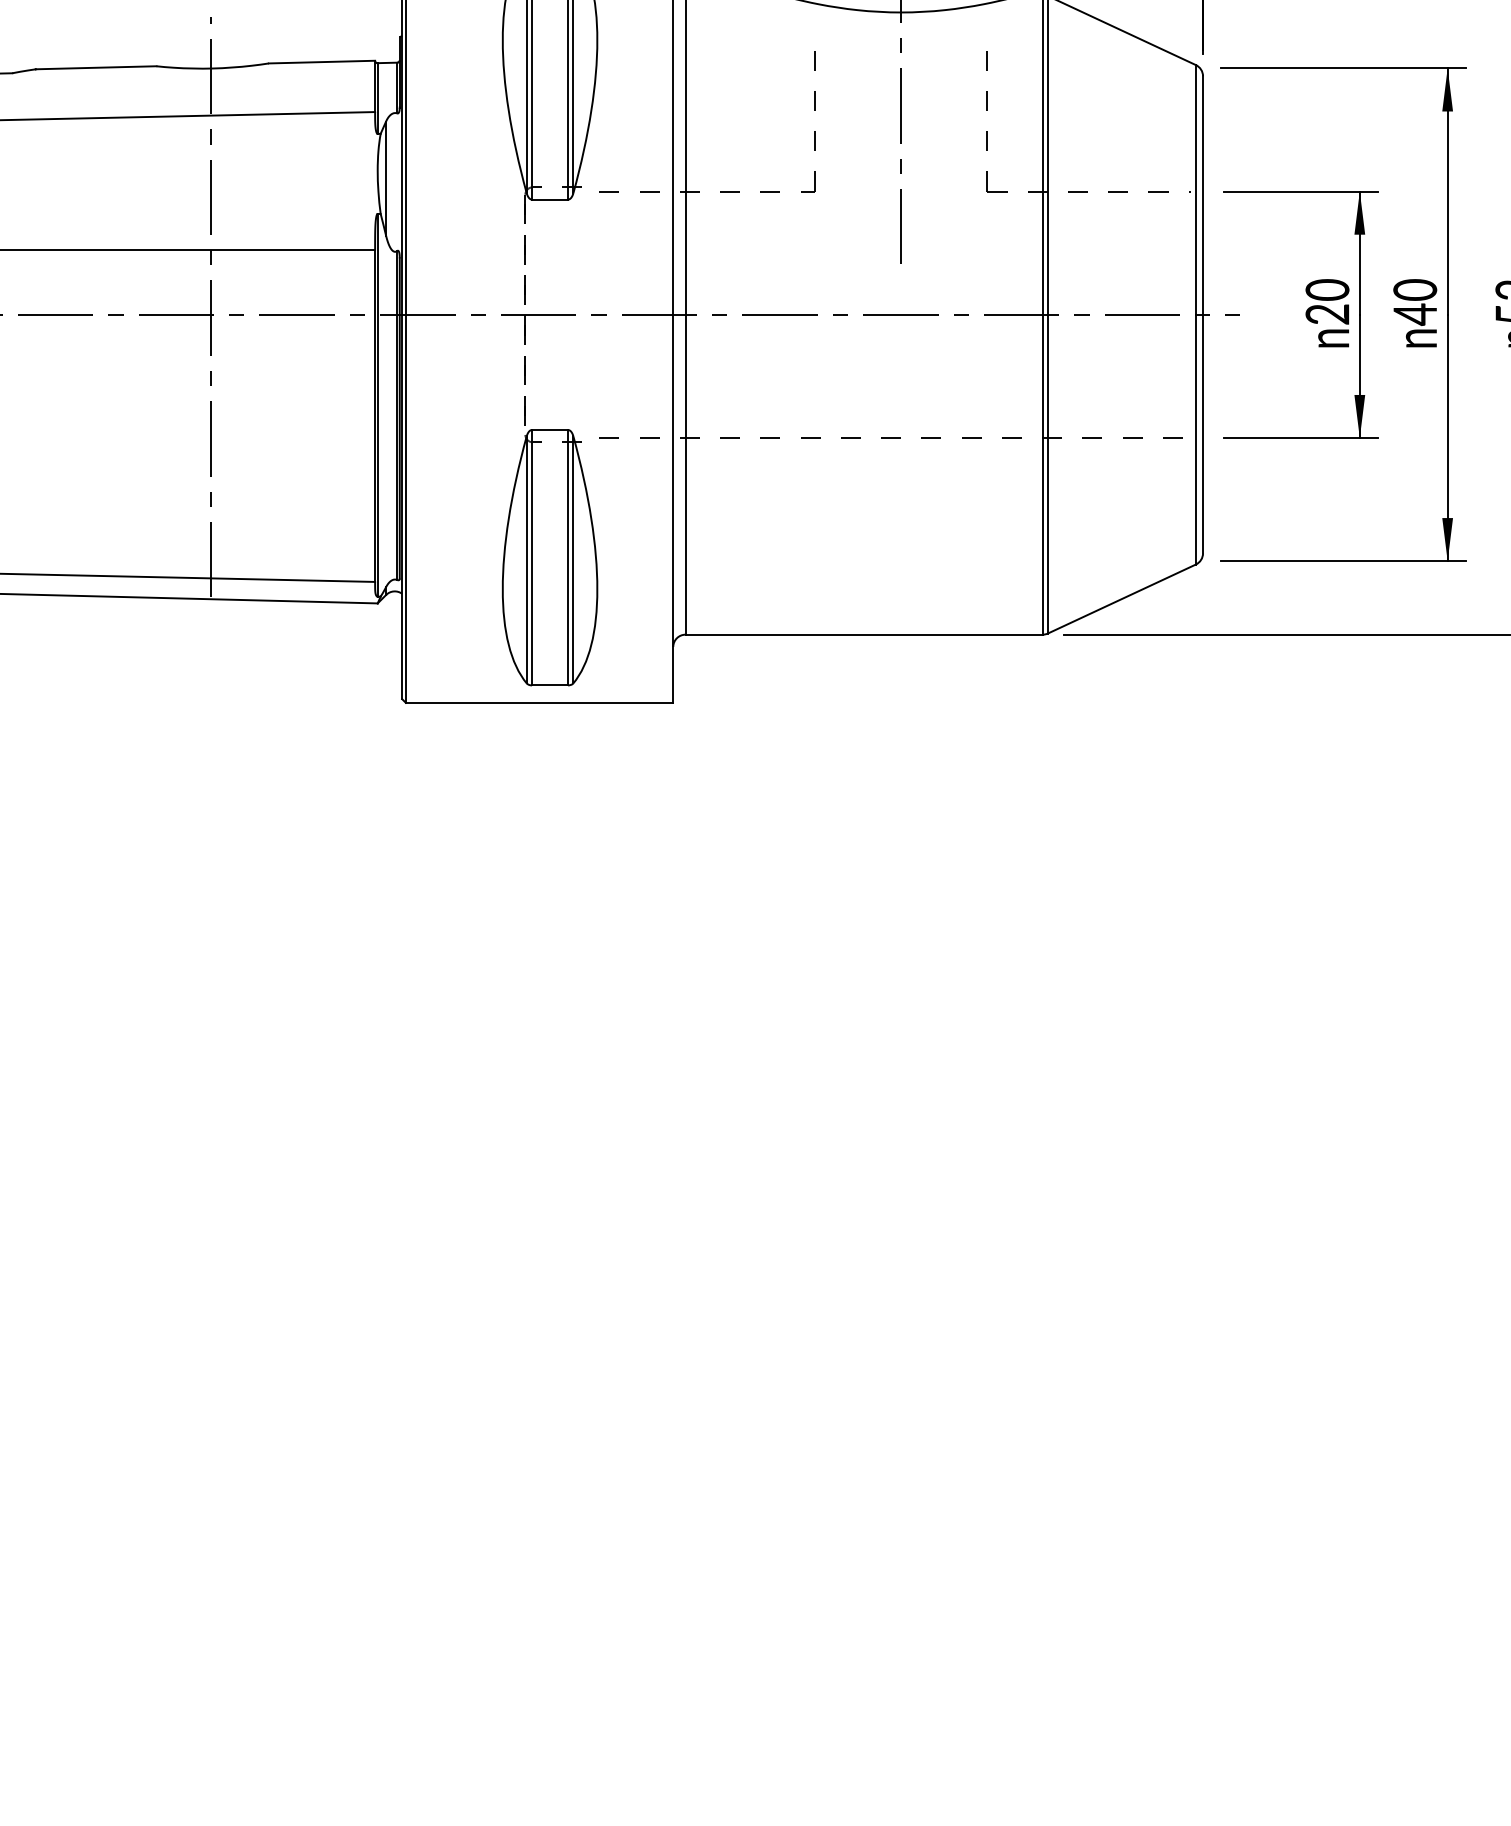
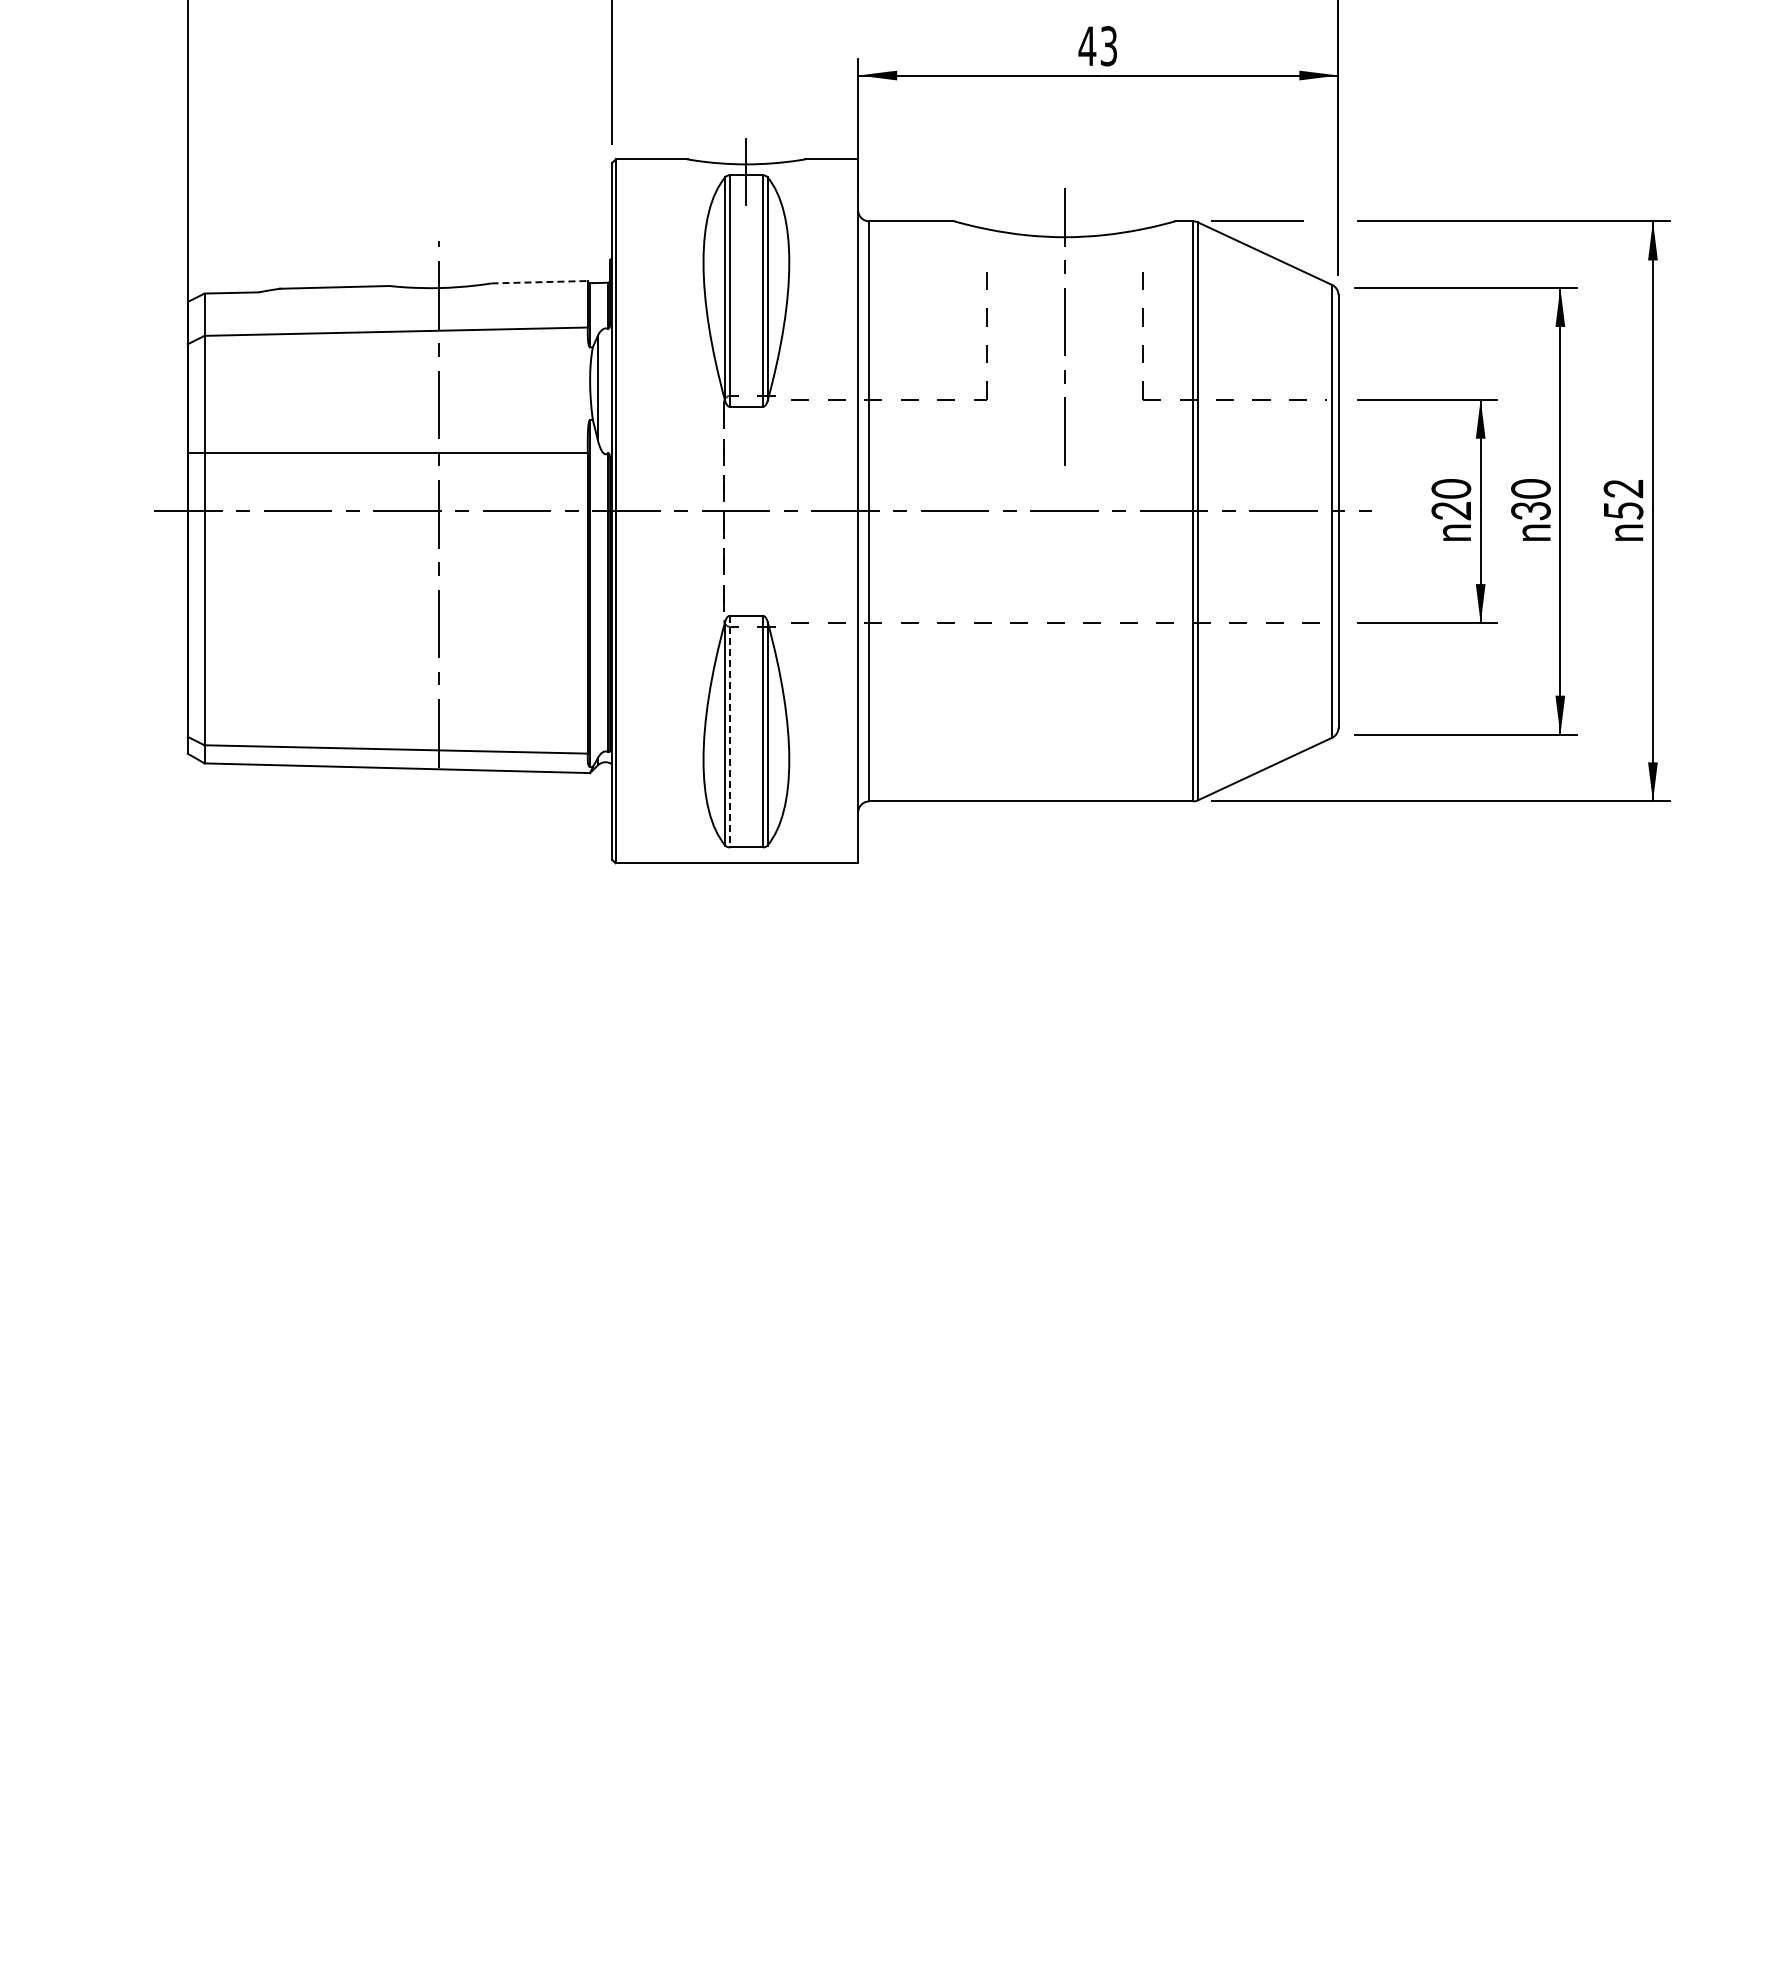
line: (322, 62) -> (540, 282), solid -> dashed
text: (1414, 314) -> (1530, 511), 40 -> 30
line: (532, 557) -> (730, 731), solid -> dashed

